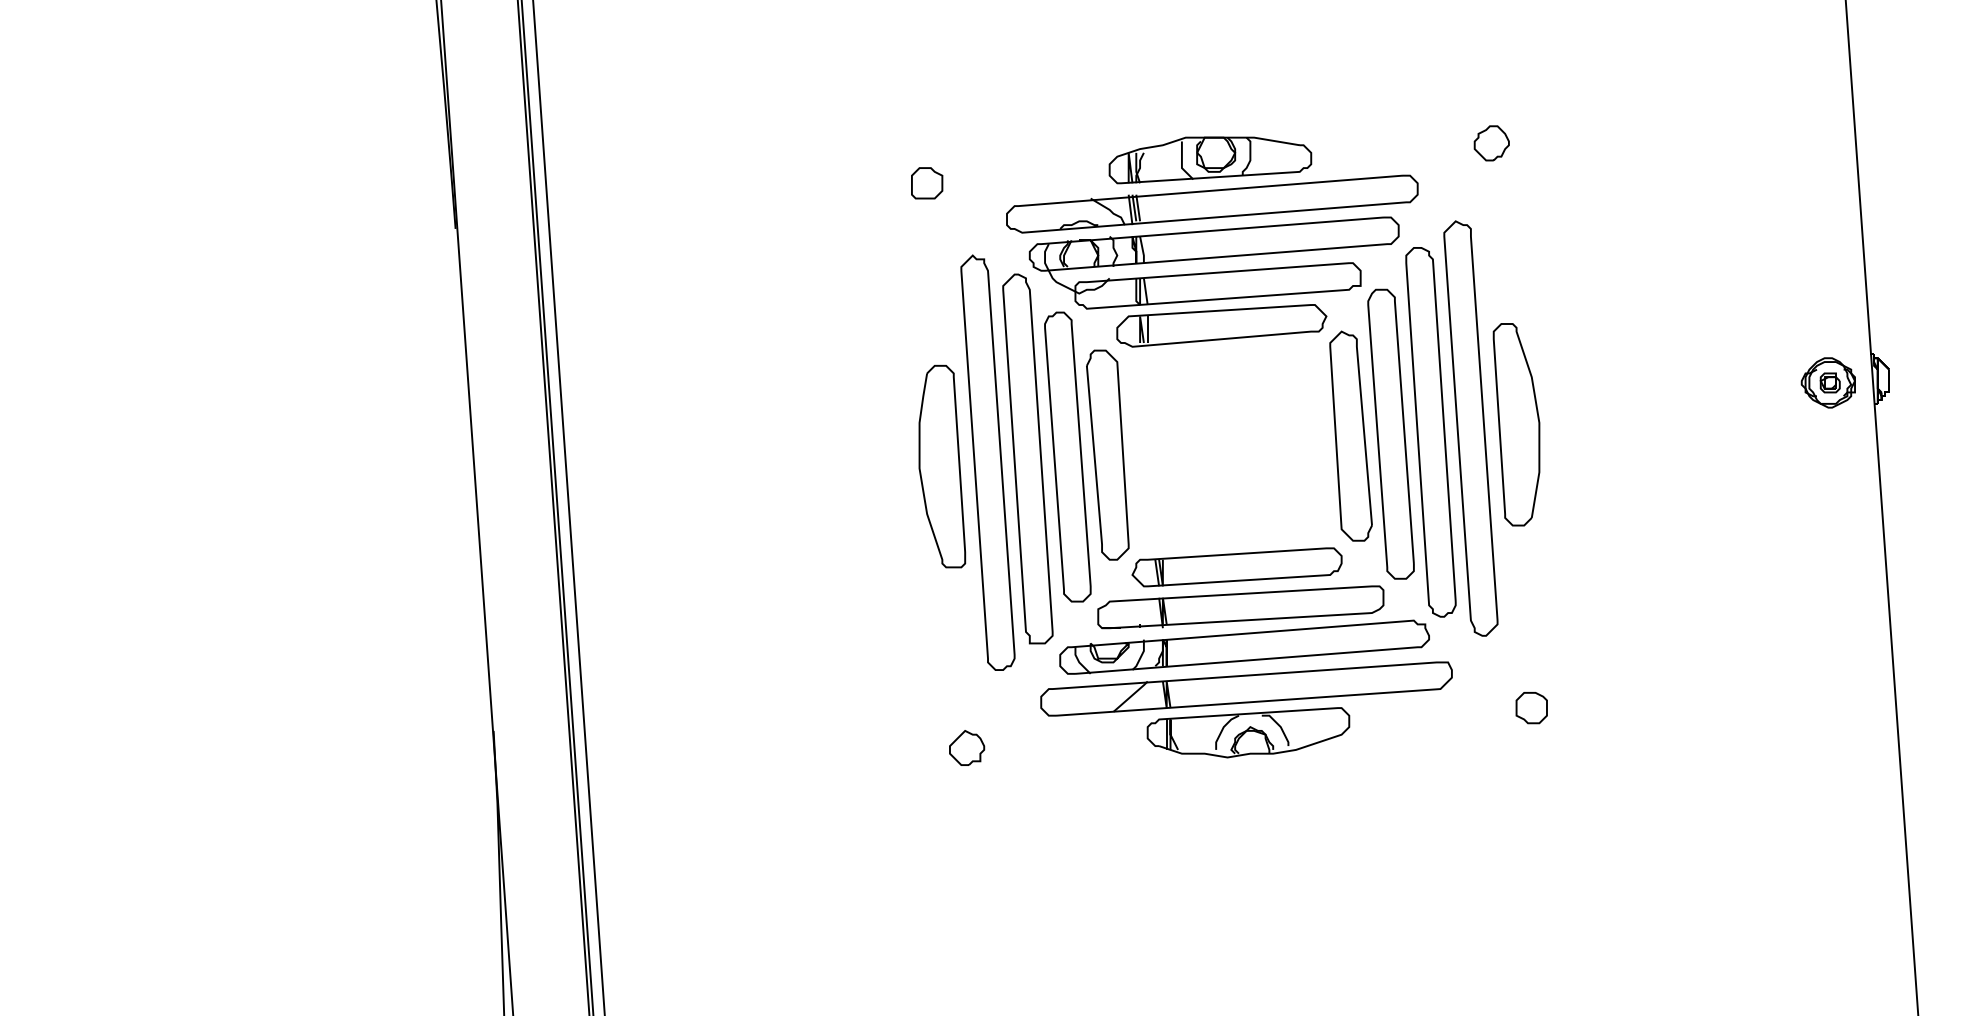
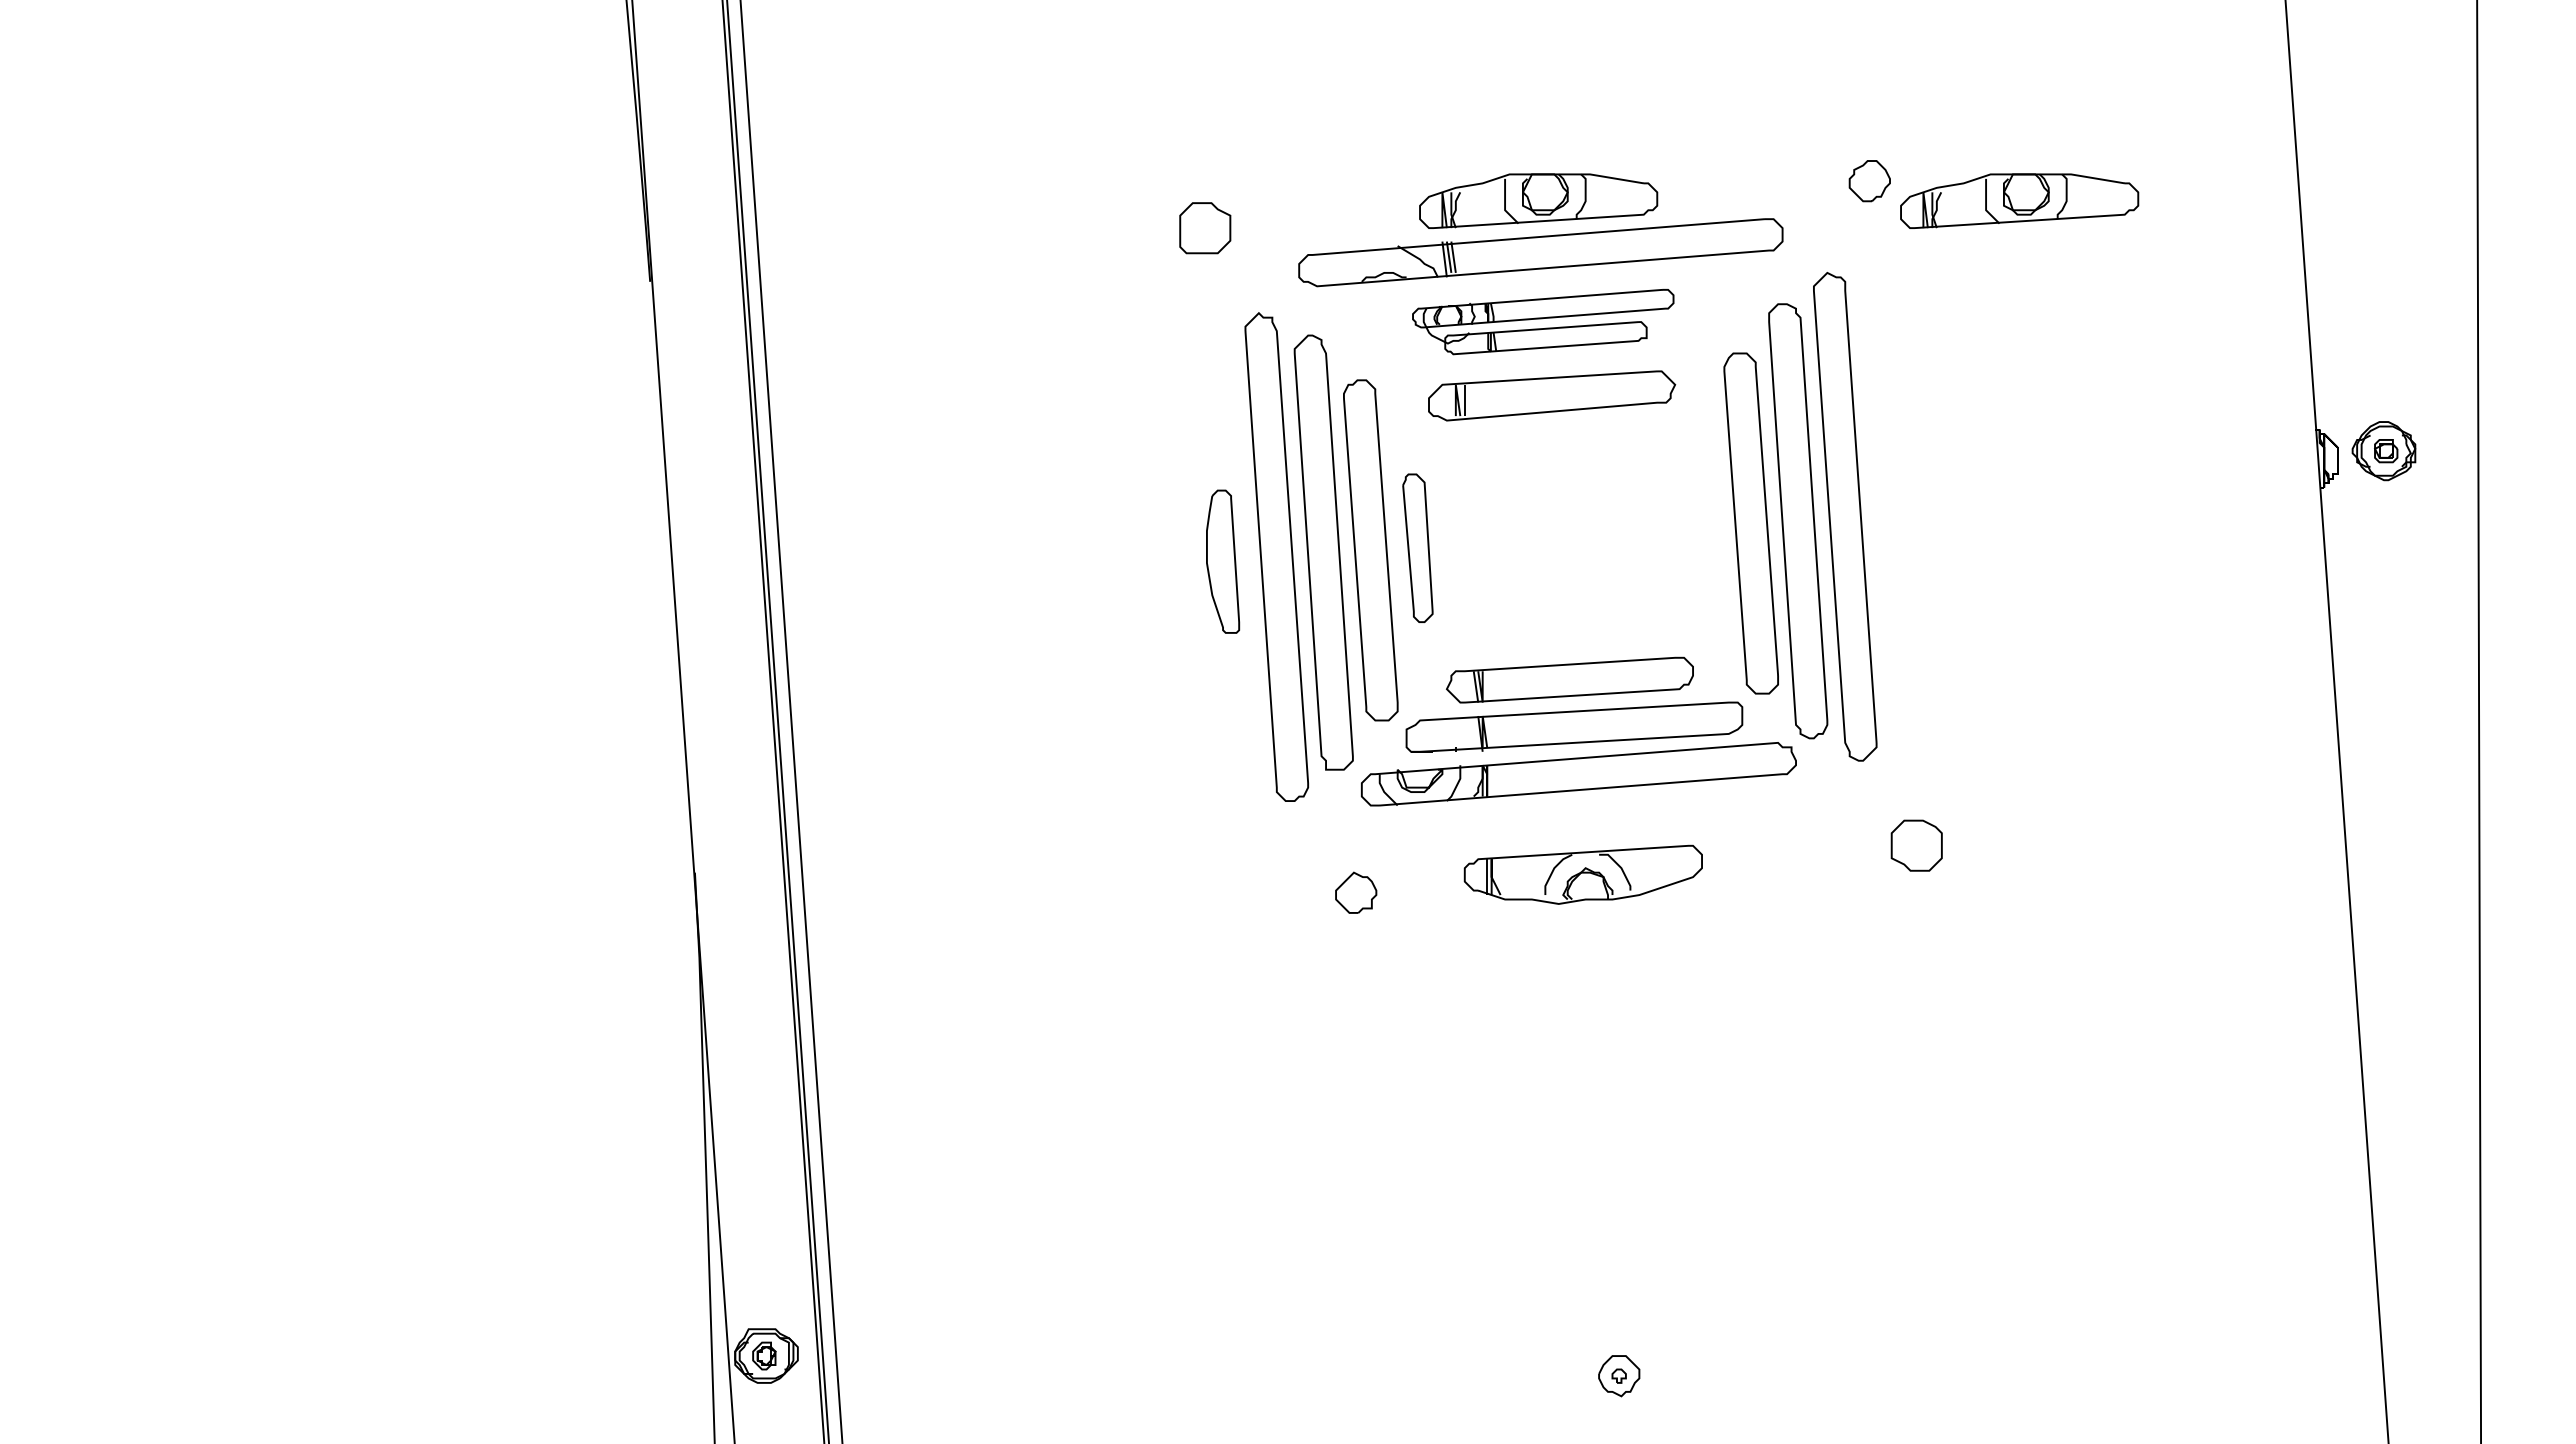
part: (1618, 159) -> (2019, 200), added
part: (926, 182) -> (1204, 227), size x1.4
part: (1214, 262) -> (1543, 321), size x0.6
part: (1827, 383) -> (2383, 451), moved
part: (1516, 424) -> (1898, 511), removed
part: (1350, 435) -> (1703, 525), removed
part: (1107, 455) -> (1417, 548), size x0.6
part: (941, 466) -> (1222, 561), size x0.6
part: (1246, 689) -> (1580, 823), removed
part: (1531, 707) -> (1916, 845), size x1.4
part: (967, 747) -> (1356, 892), moved

